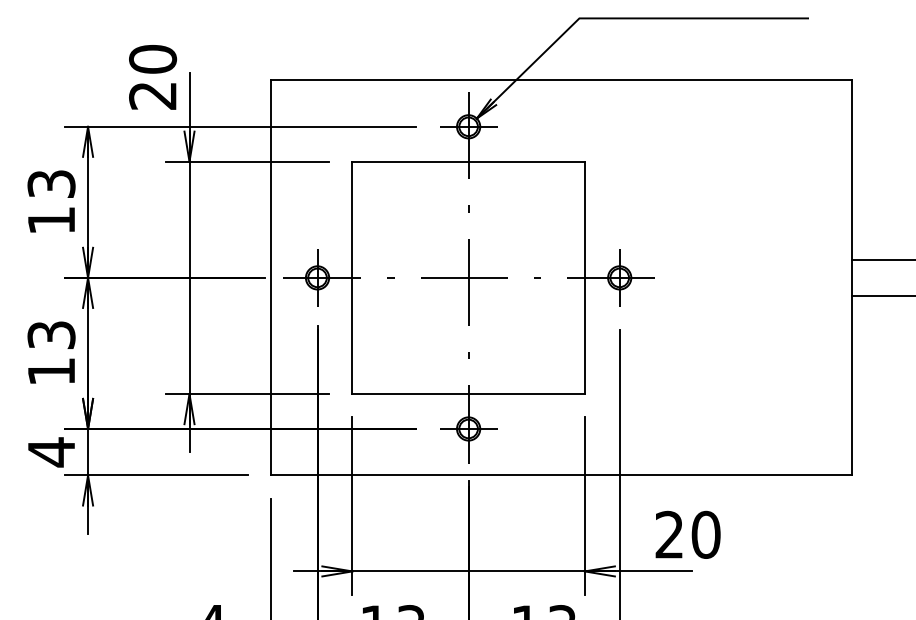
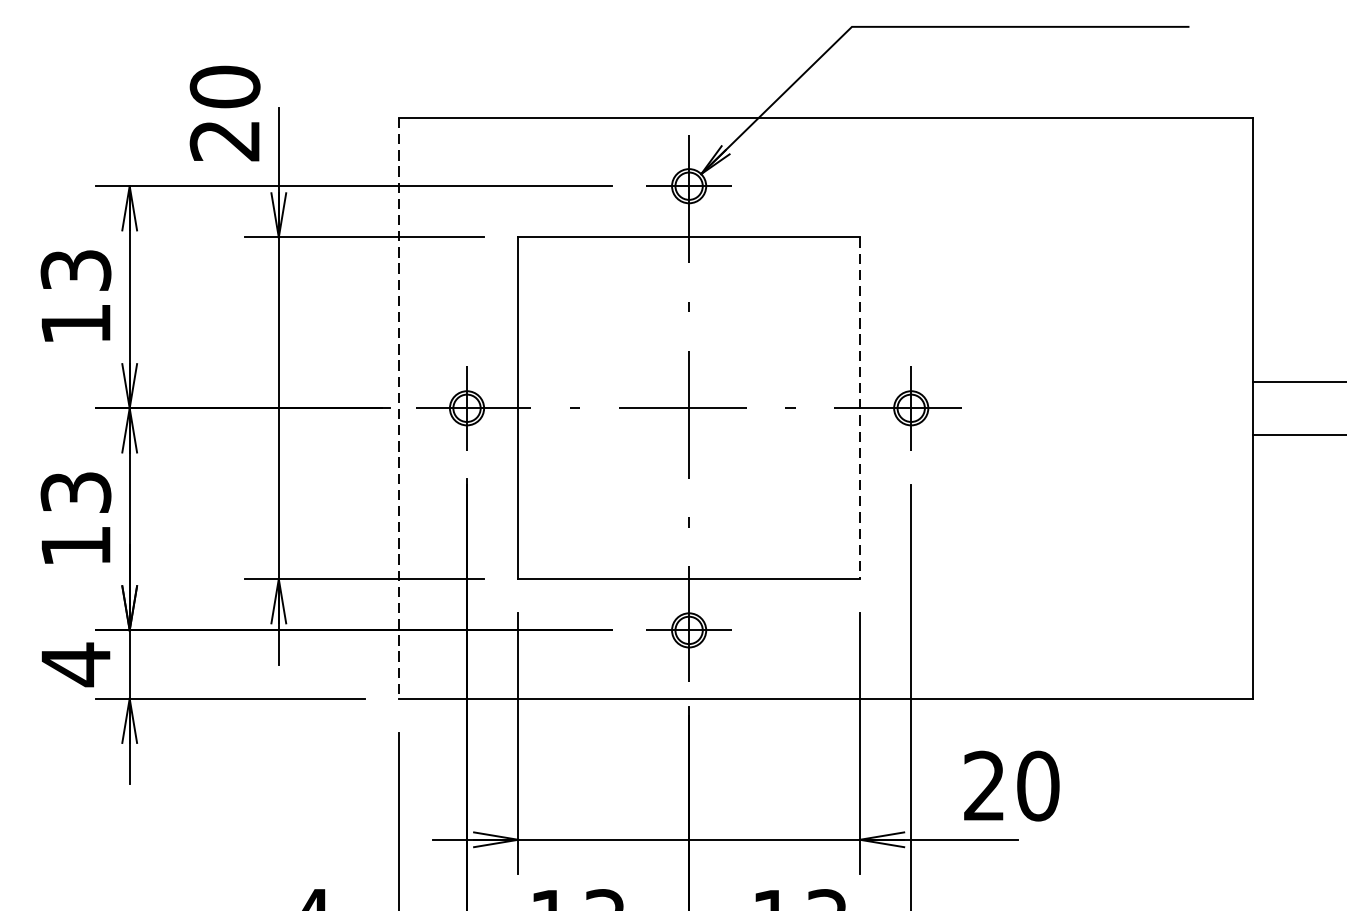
line: (271, 277) -> (399, 407), solid -> dashed
line: (584, 278) -> (859, 409), solid -> dashed

